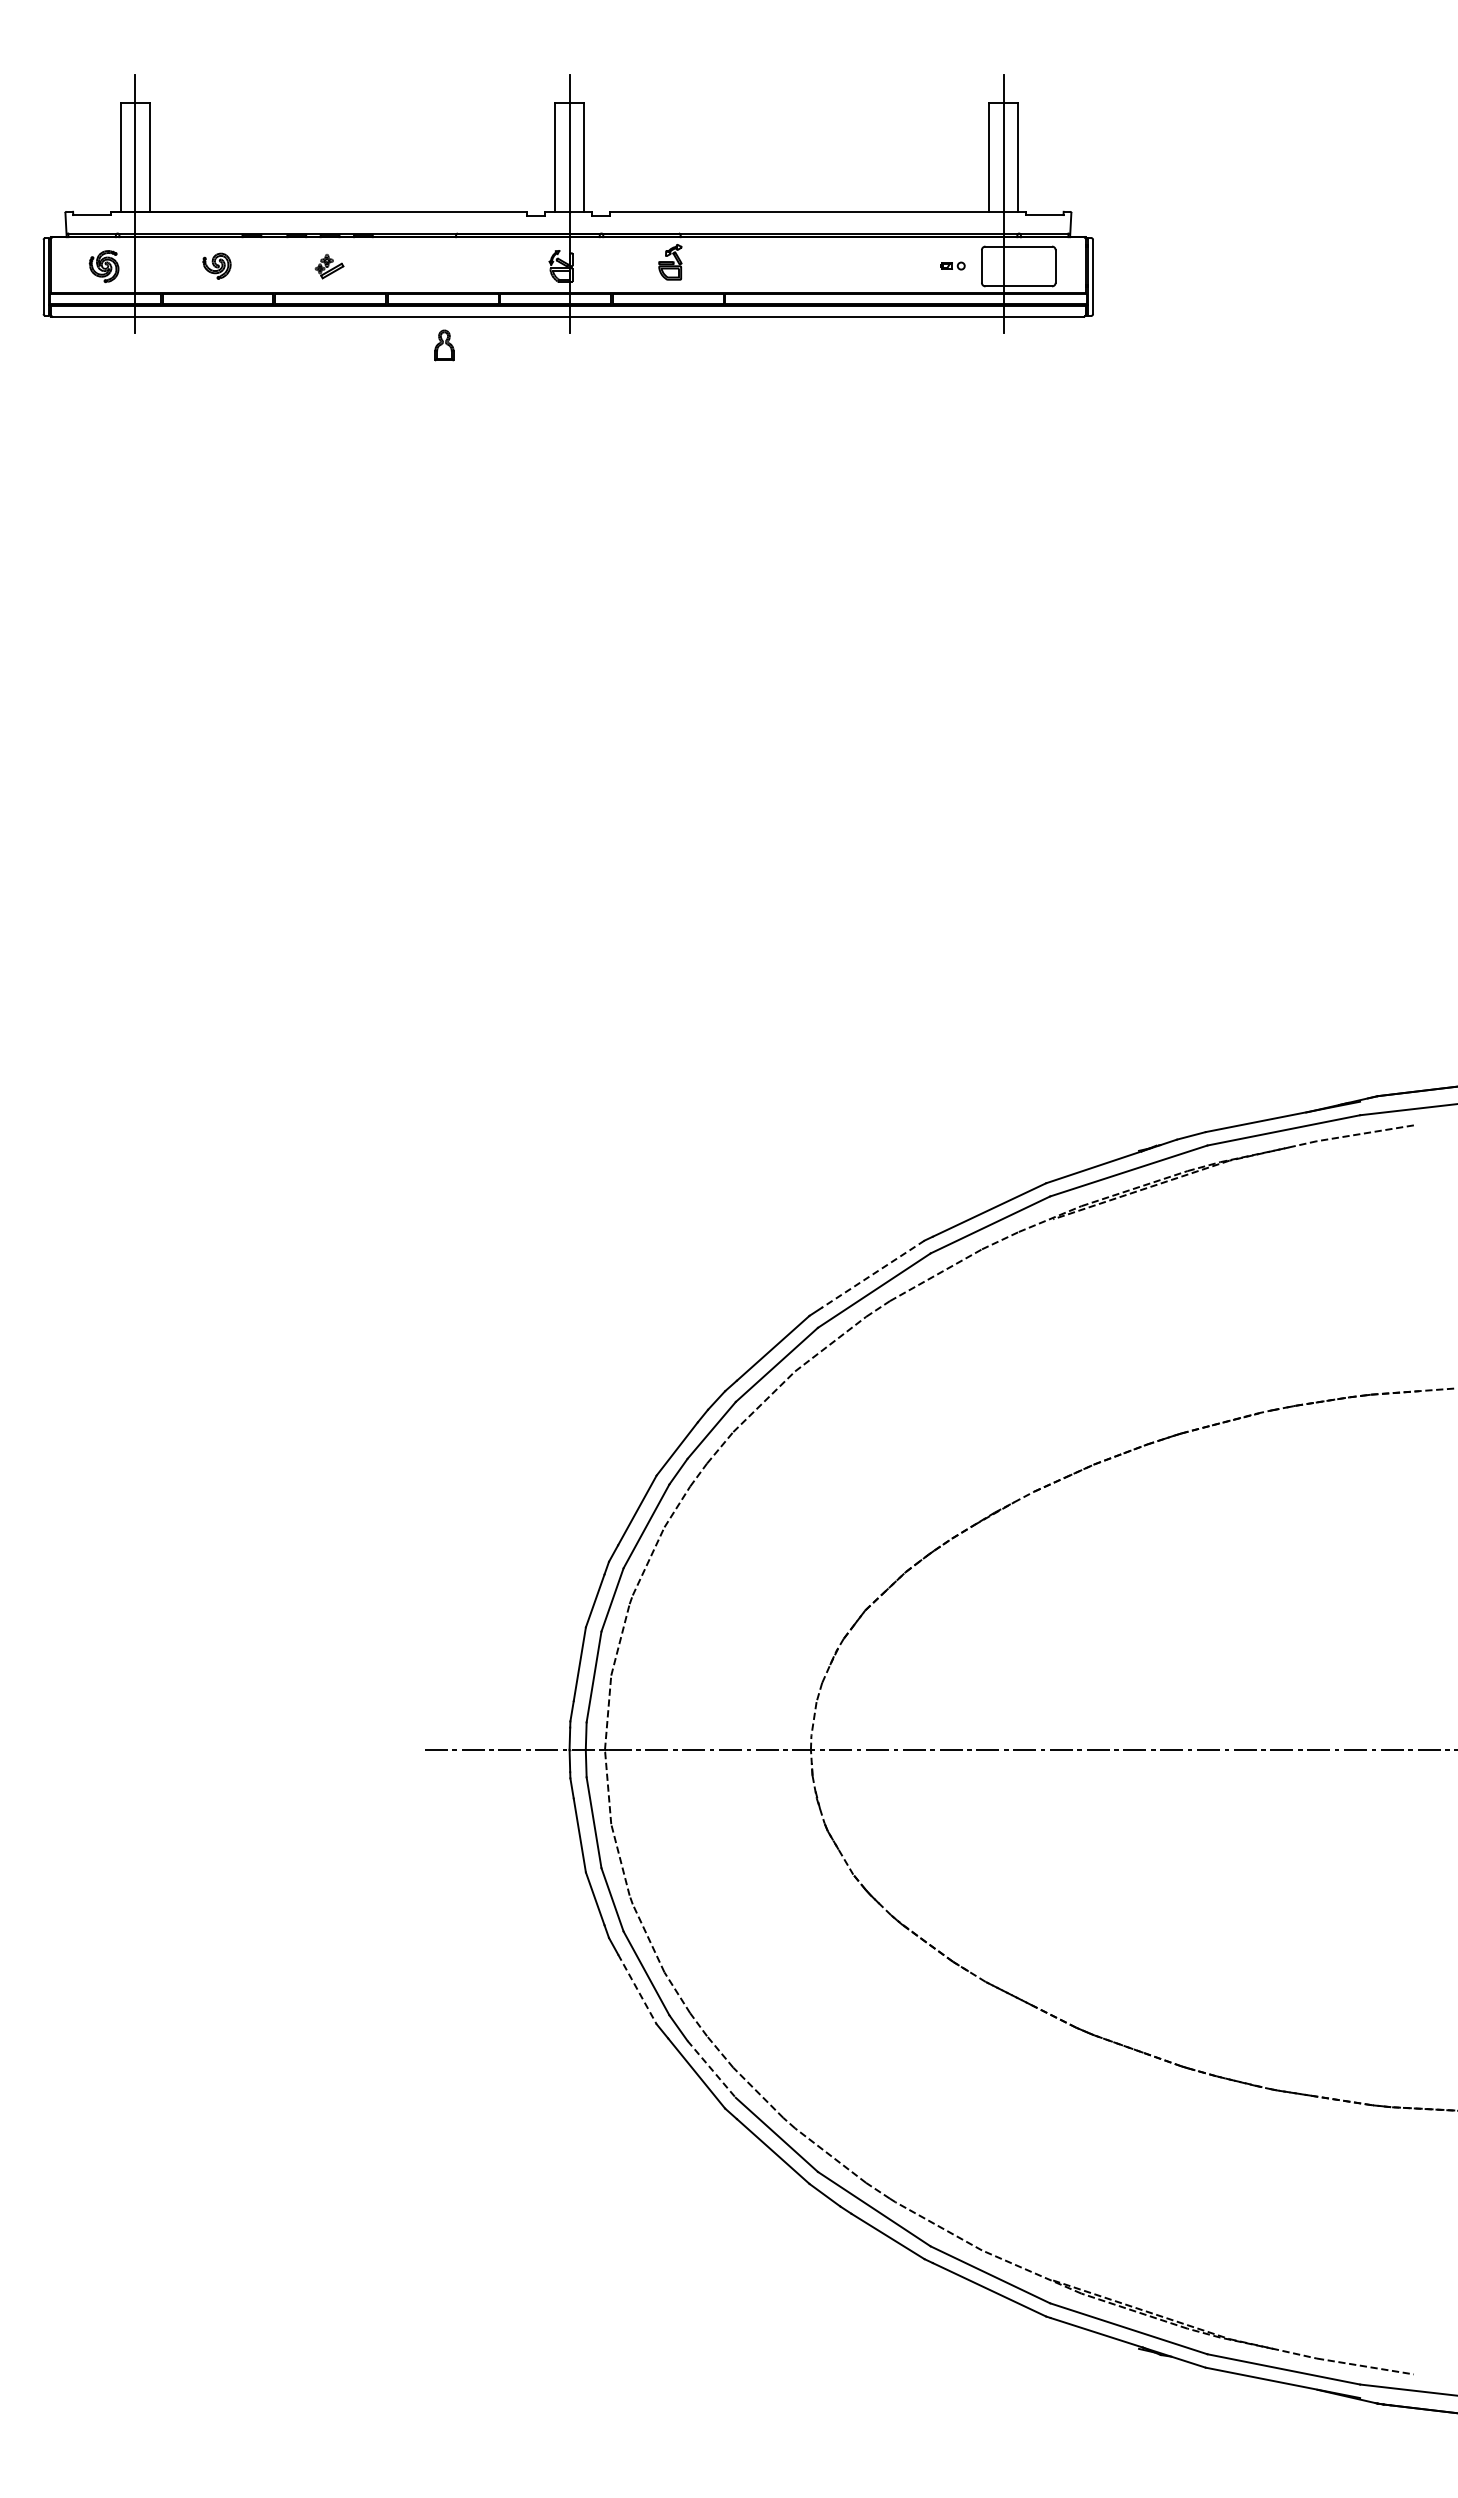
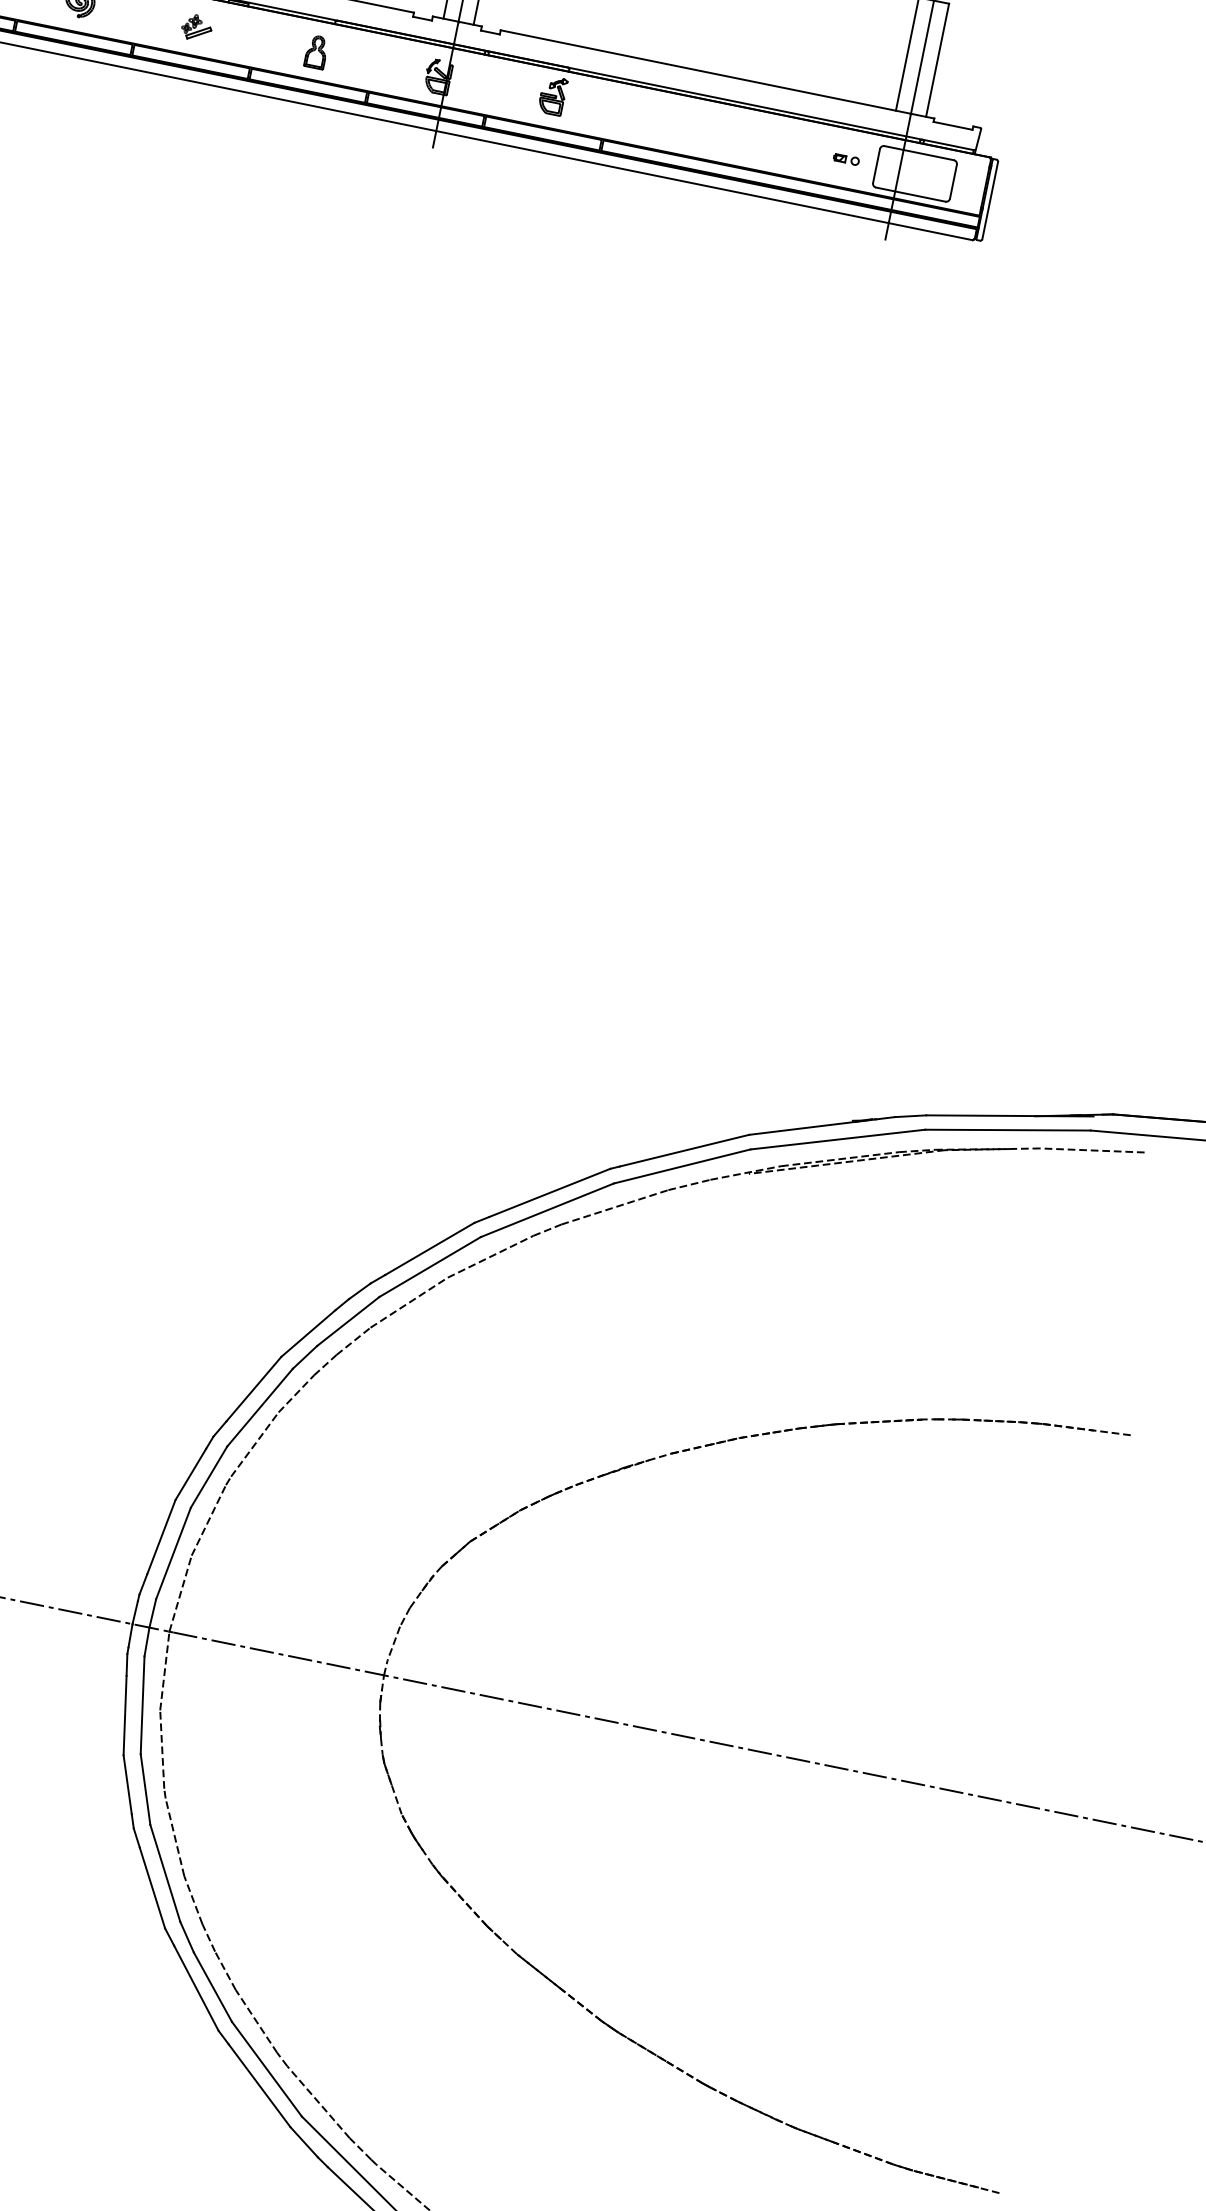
part: (444, 345) -> (316, 52), moved
line: (872, 1274) -> (548, 1193), dashed -> solid
line: (637, 1989) -> (152, 1888), dashed -> solid
line: (712, 2069) -> (213, 1987), dashed -> solid

